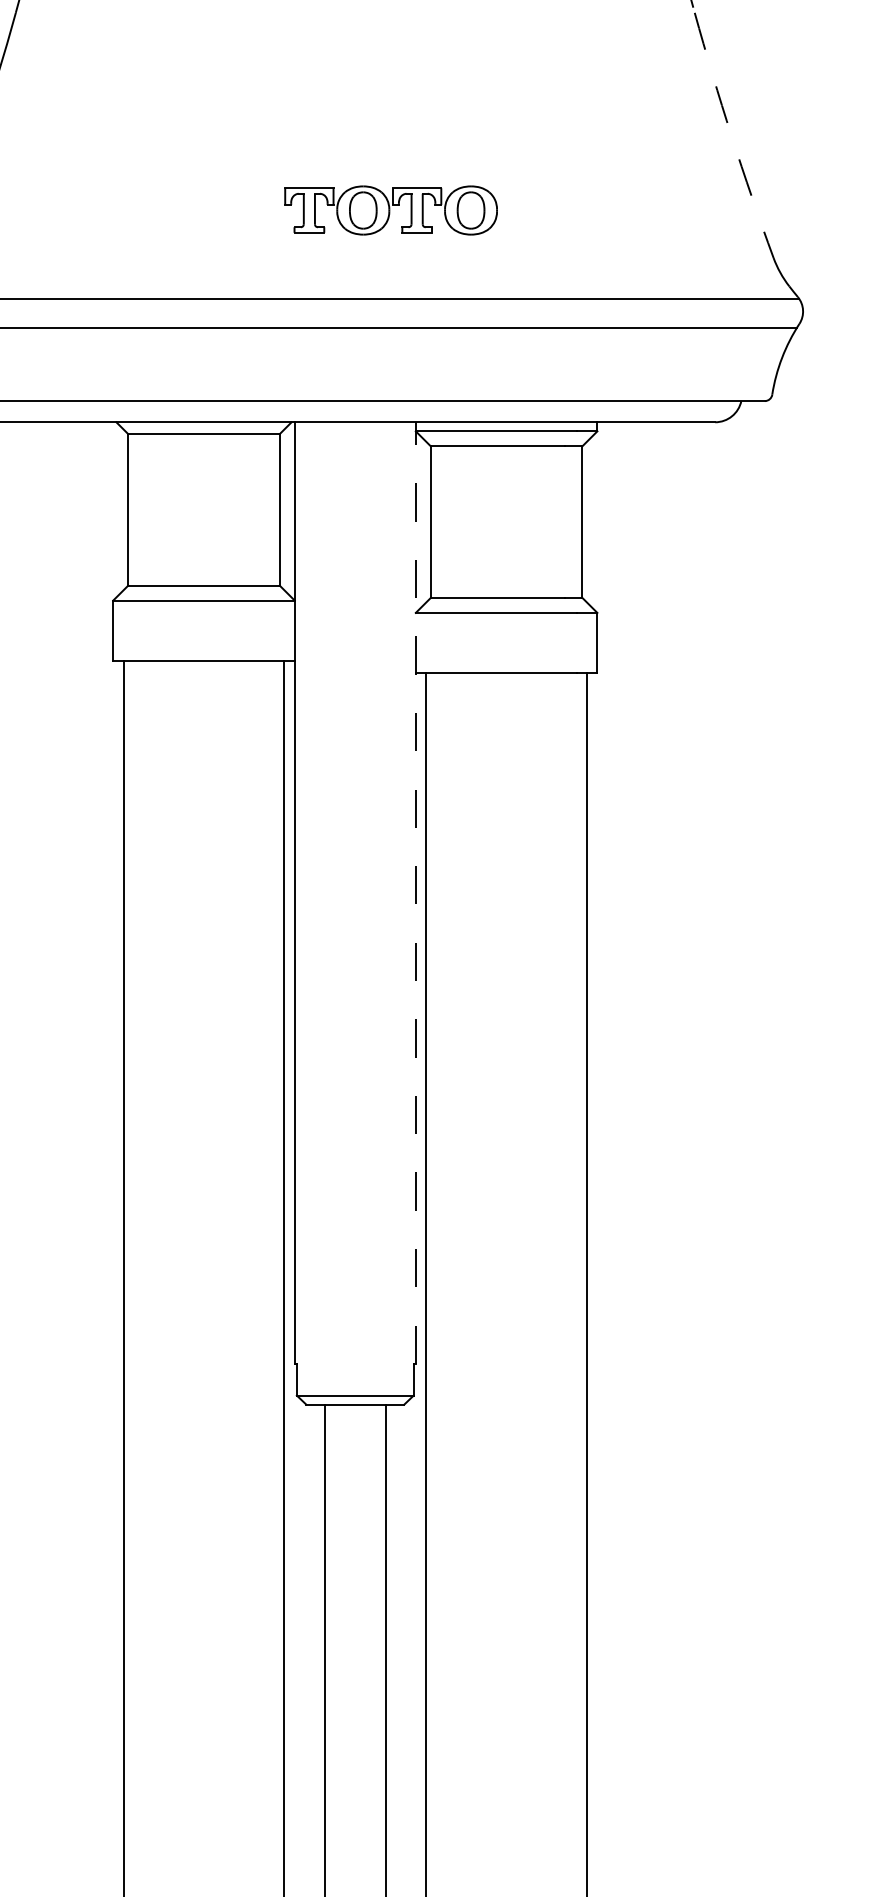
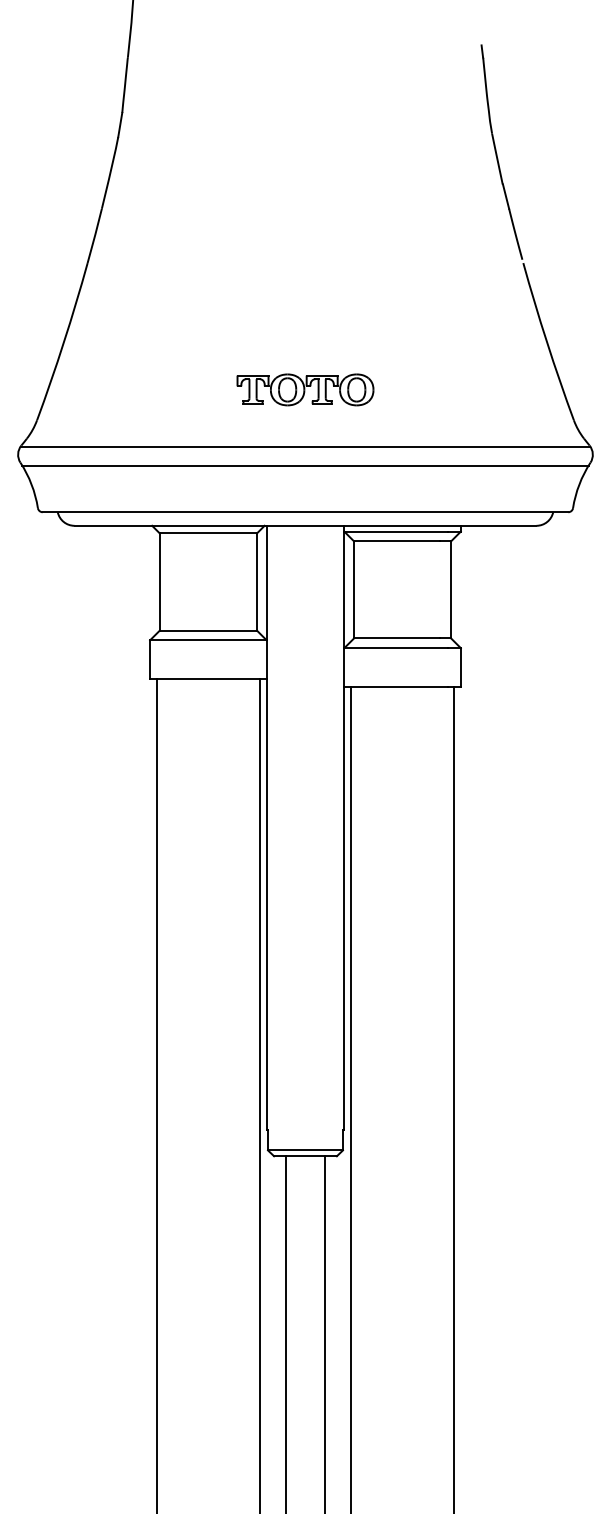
arc: (732, 136) -> (547, 342), dashed -> solid
part: (391, 209) -> (305, 389), moved
line: (416, 892) -> (344, 827), dashed -> solid

